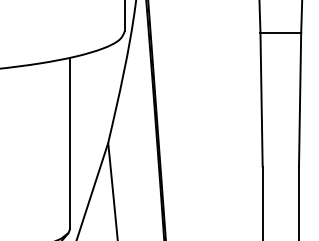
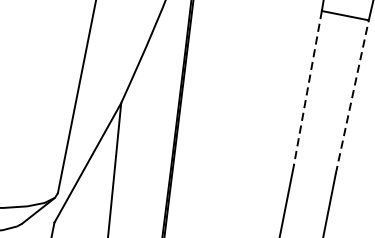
line: (261, 99) -> (307, 87), solid -> dashed
line: (300, 99) -> (352, 96), solid -> dashed

